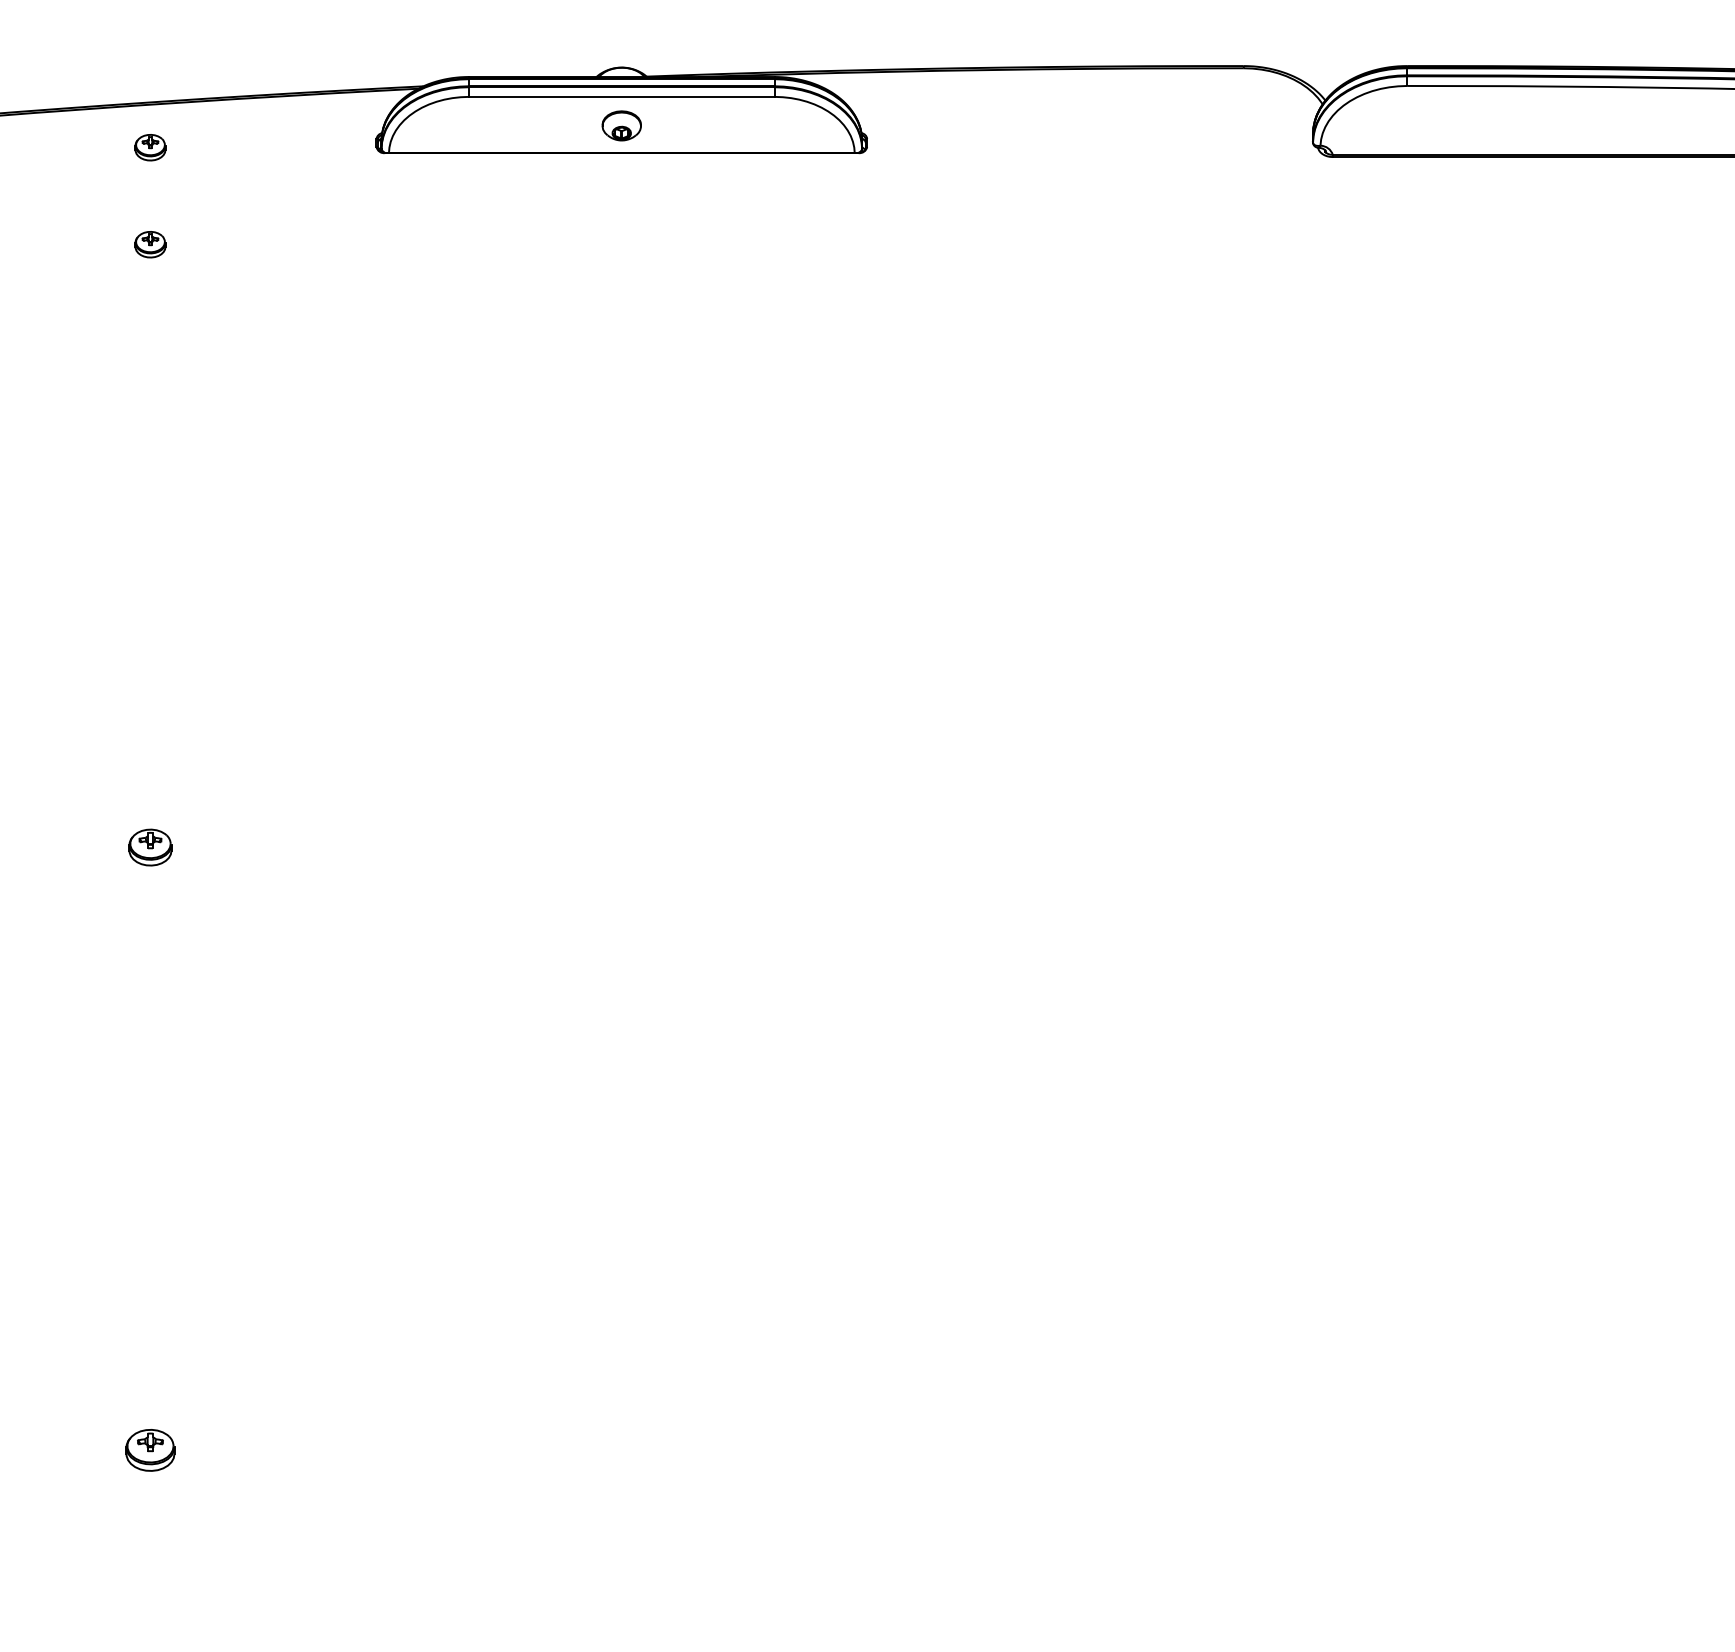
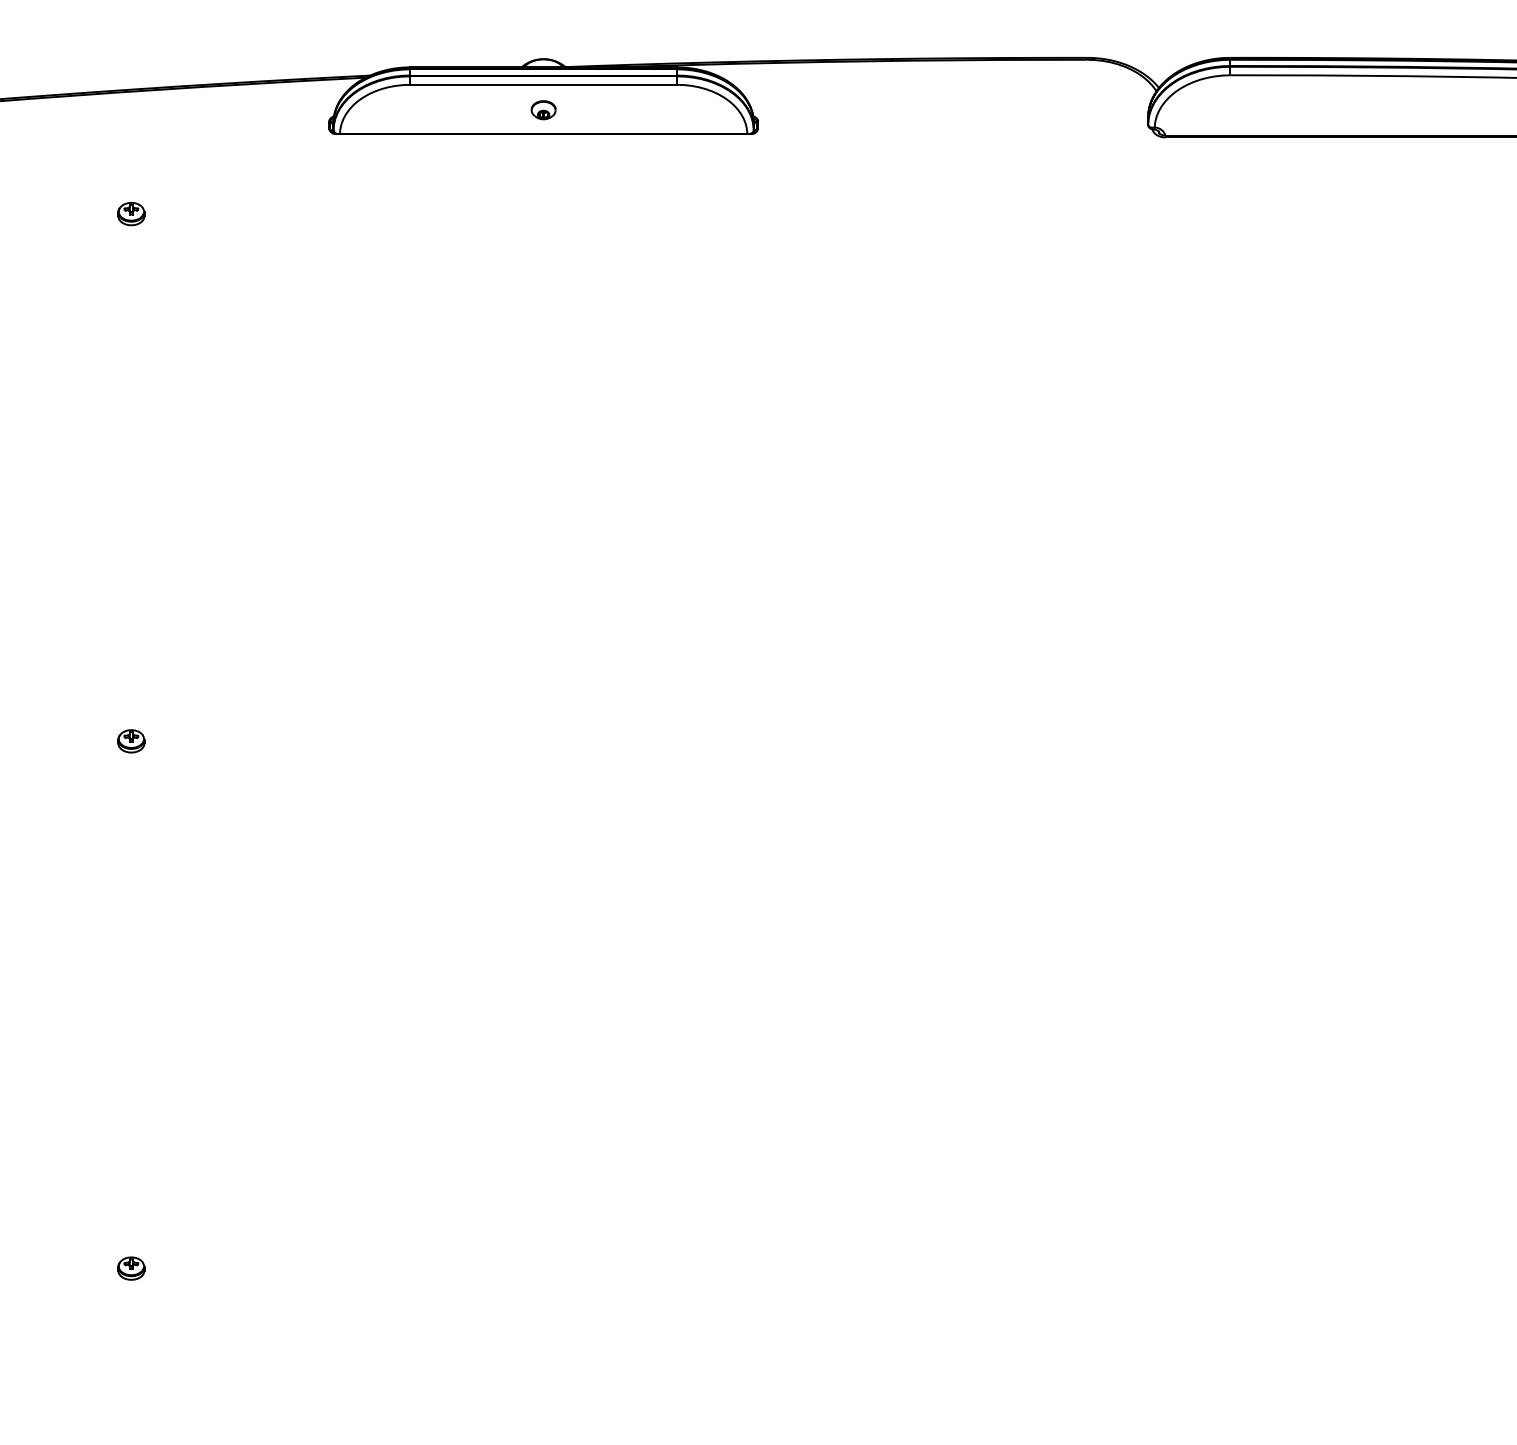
part: (621, 125) -> (543, 109), size x0.71
part: (150, 147) -> (131, 129), removed
part: (150, 847) -> (131, 741), size x0.71
part: (150, 1450) -> (131, 1268), size x0.62

